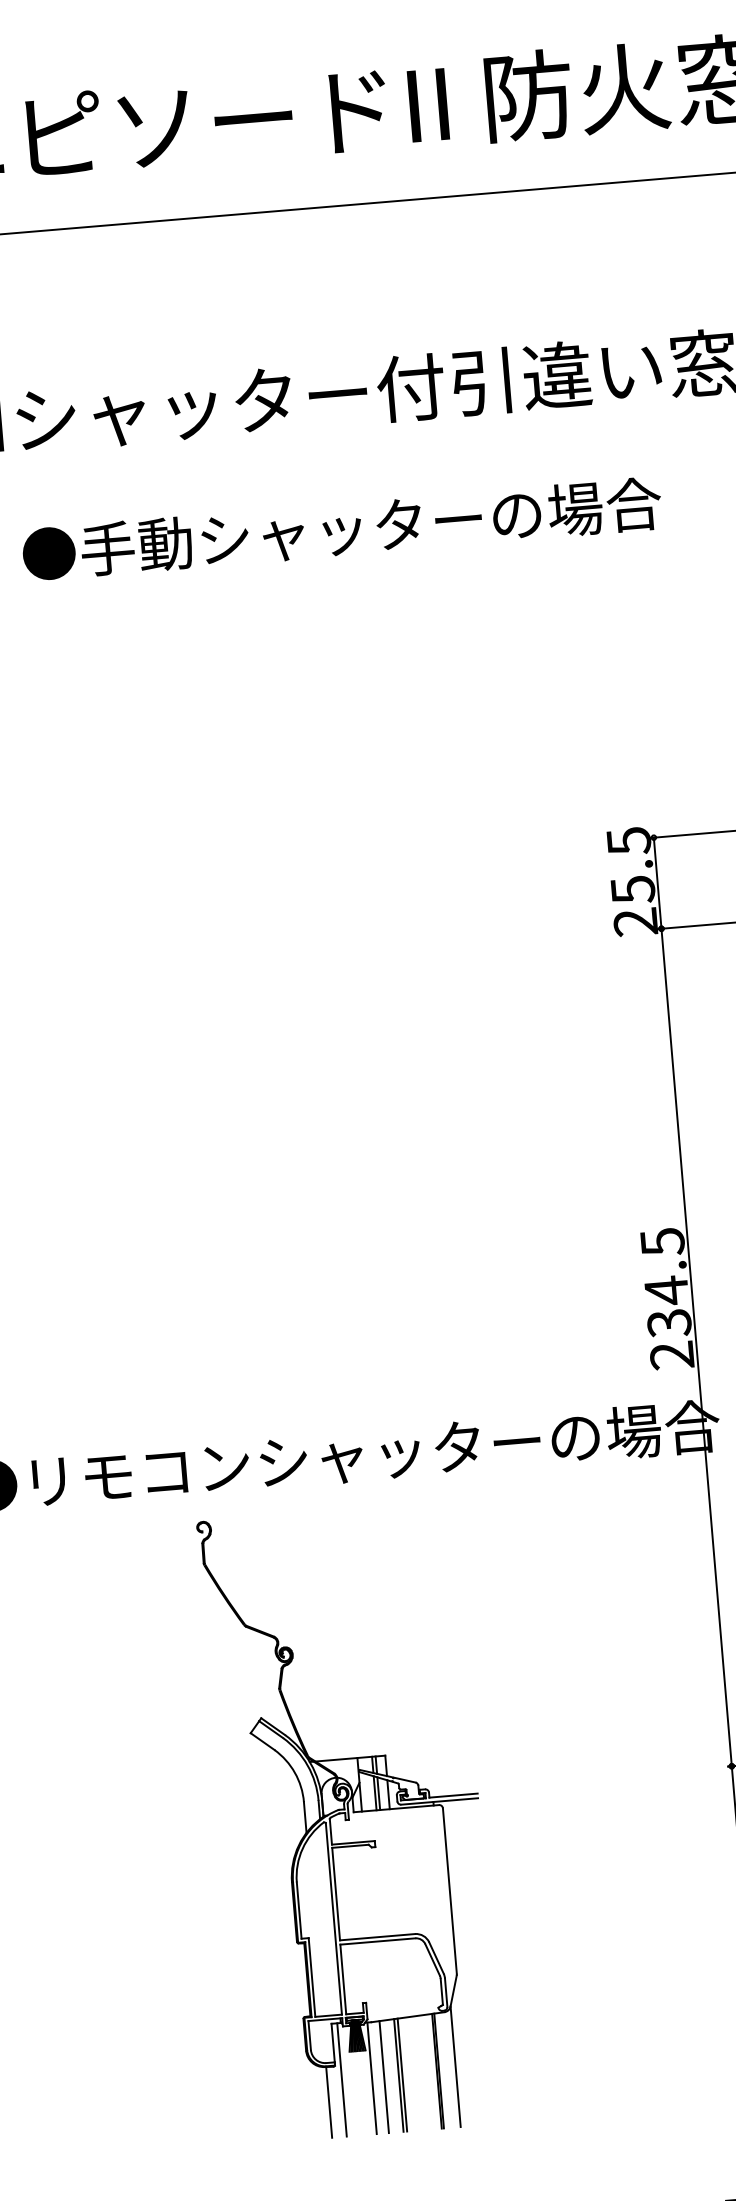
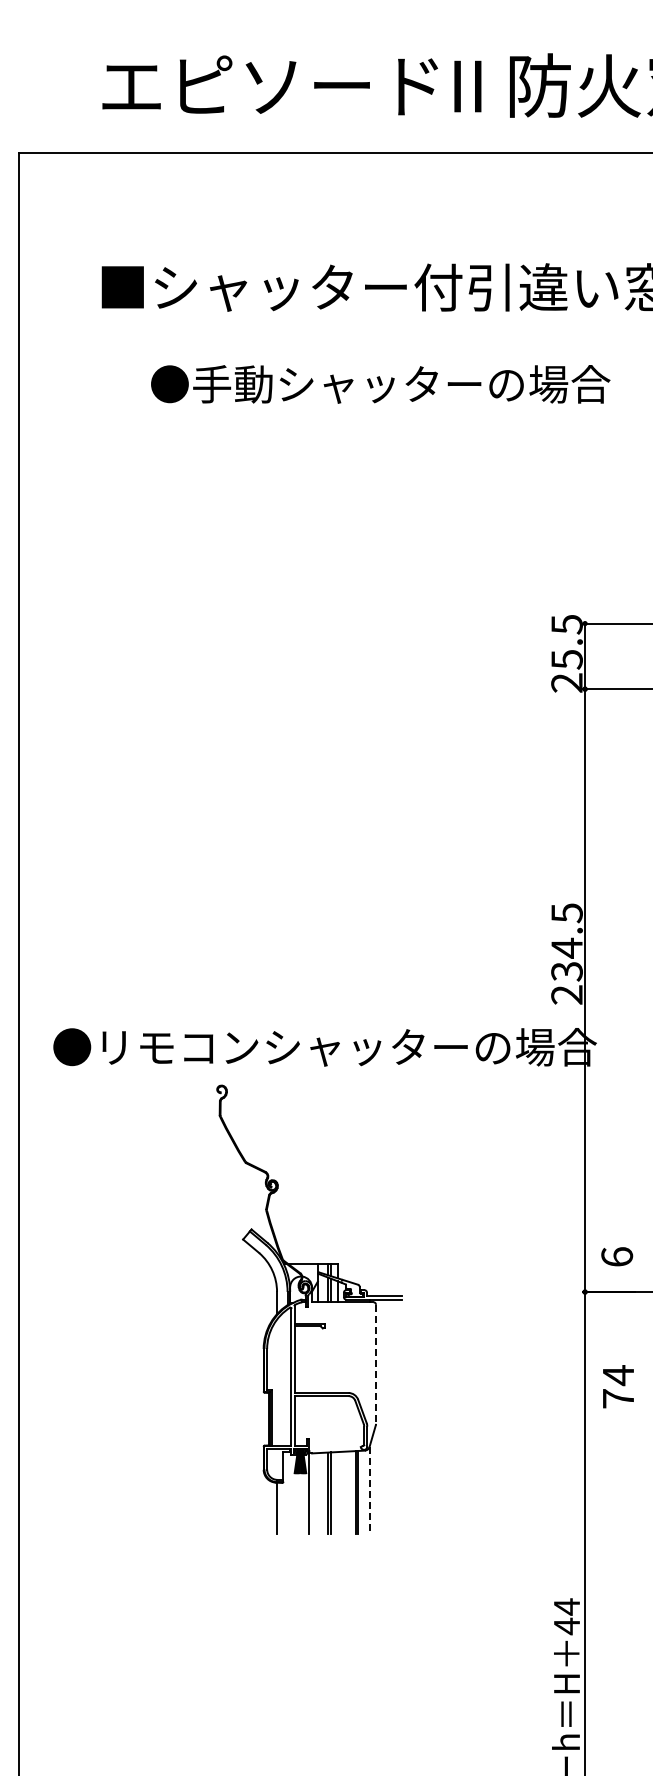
line: (450, 1891) -> (376, 1364), solid -> dashed
line: (455, 2067) -> (369, 1490), solid -> dashed
line: (383, 2077) -> (317, 1493), removed
line: (341, 2079) -> (287, 1492), removed

